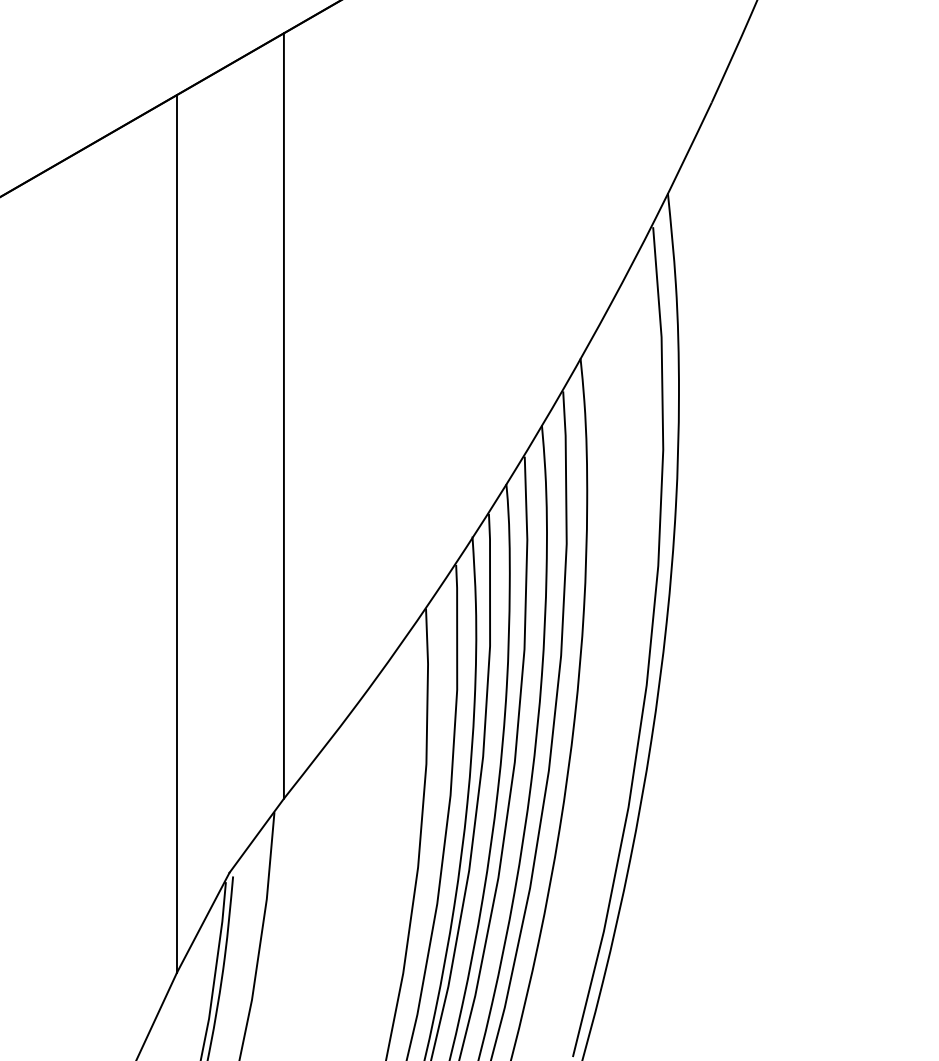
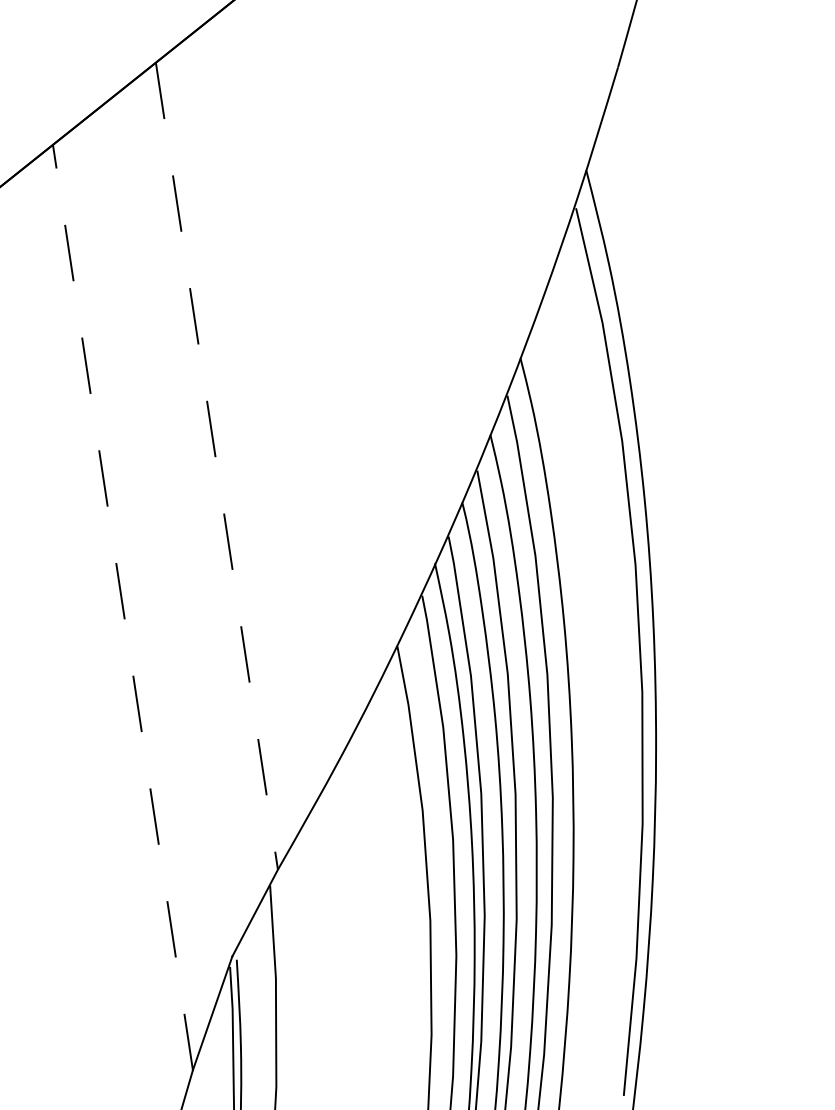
line: (283, 416) -> (216, 466), solid -> dashed
line: (176, 533) -> (122, 607), solid -> dashed

